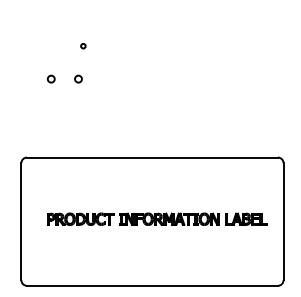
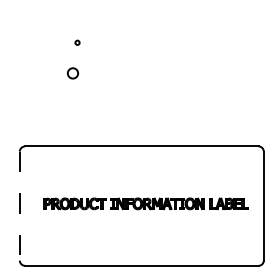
circle: (51, 79) -> (47, 73), removed
circle: (77, 79) -> (72, 73), size x1.6
line: (21, 222) -> (19, 206), solid -> dashed

